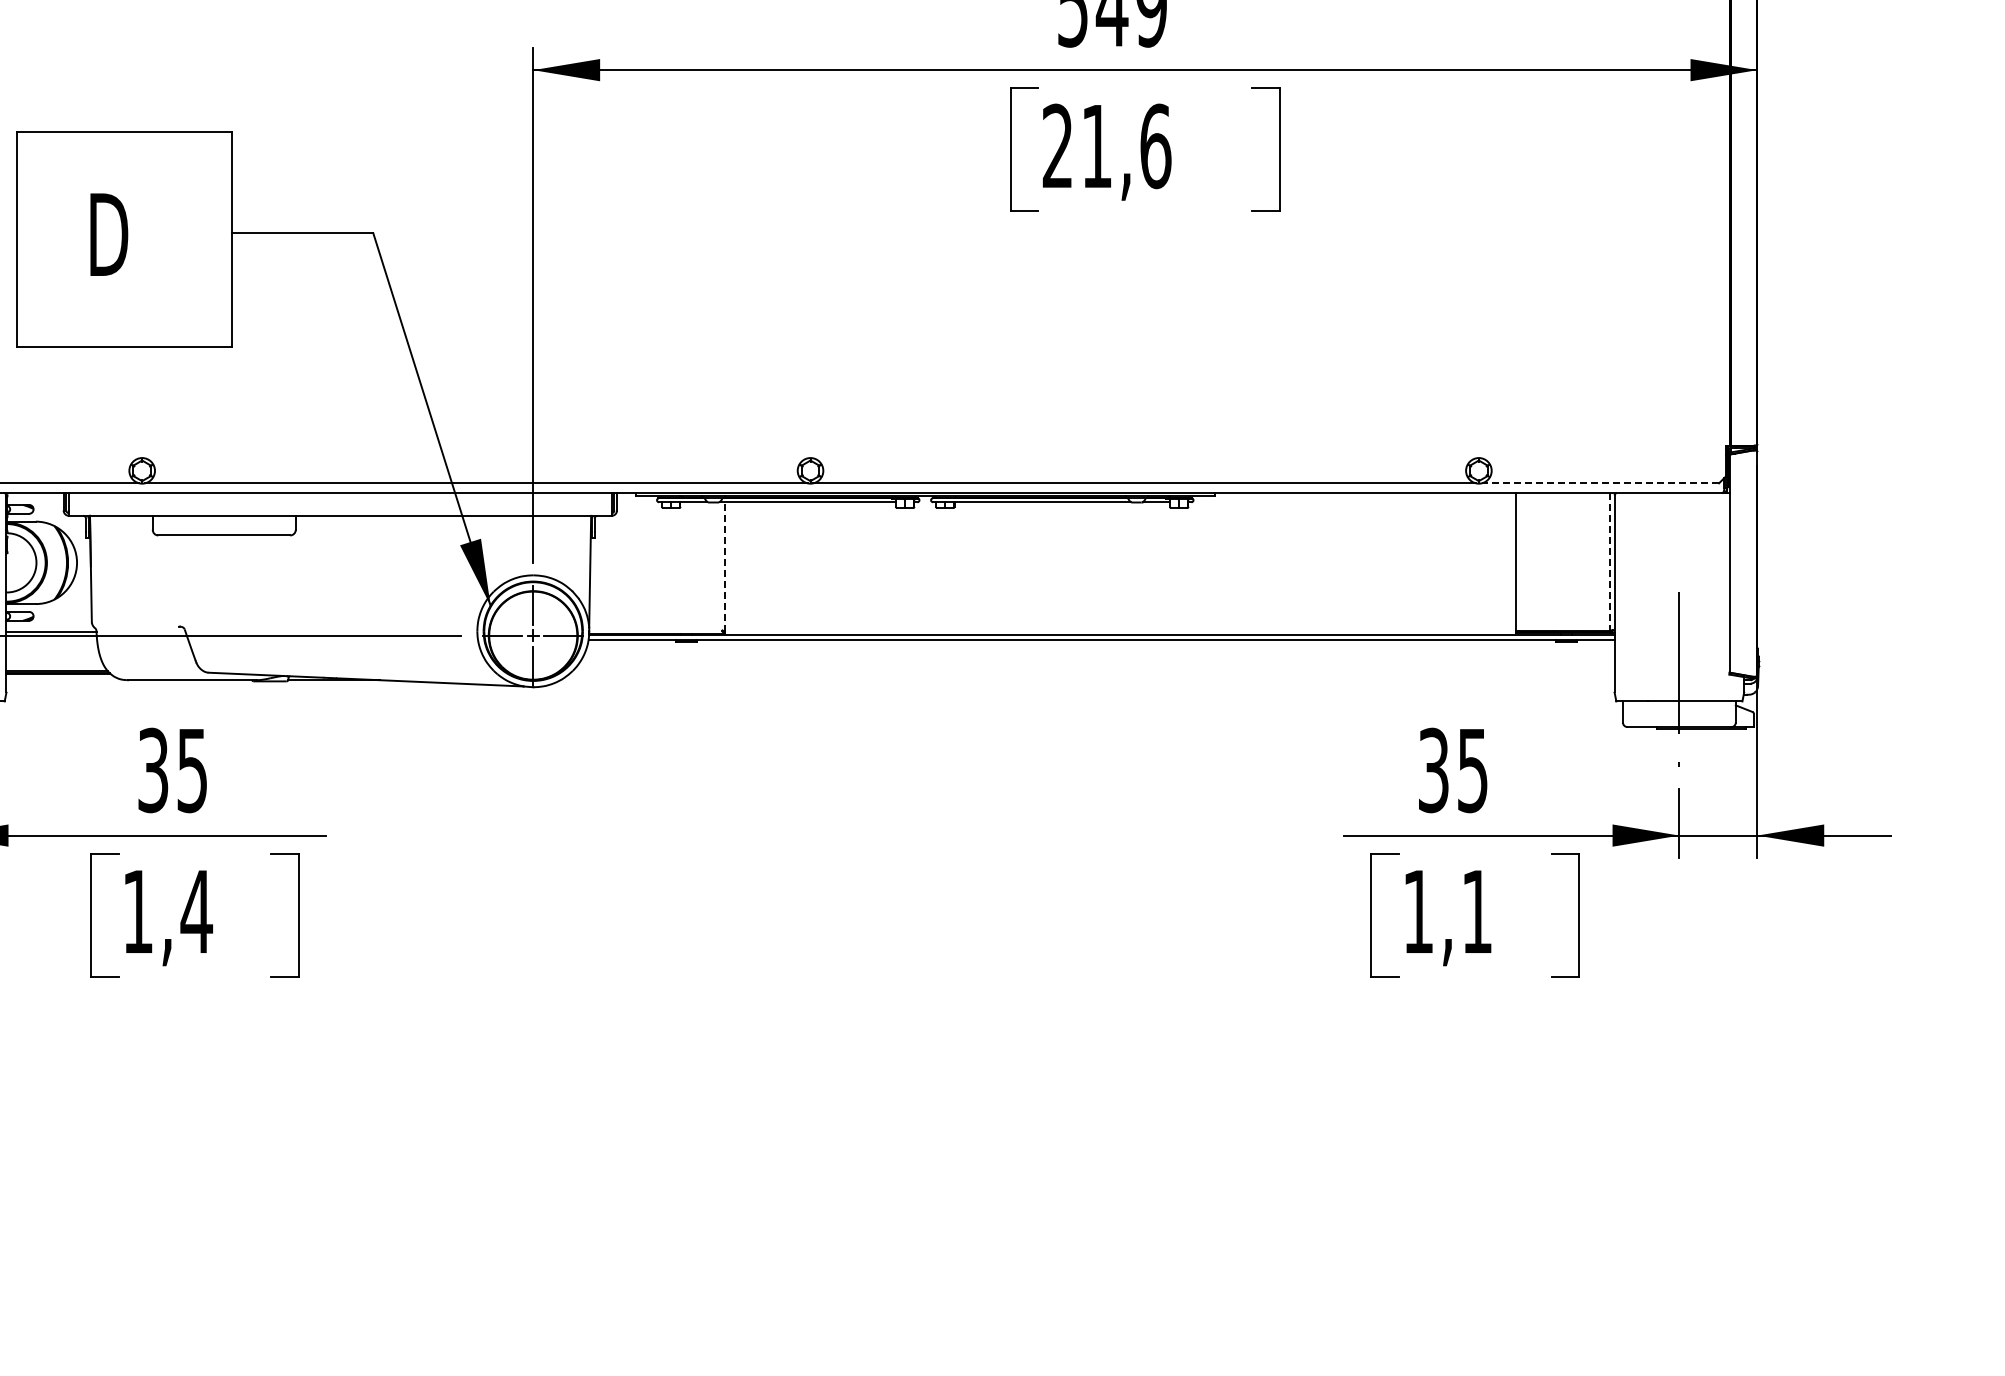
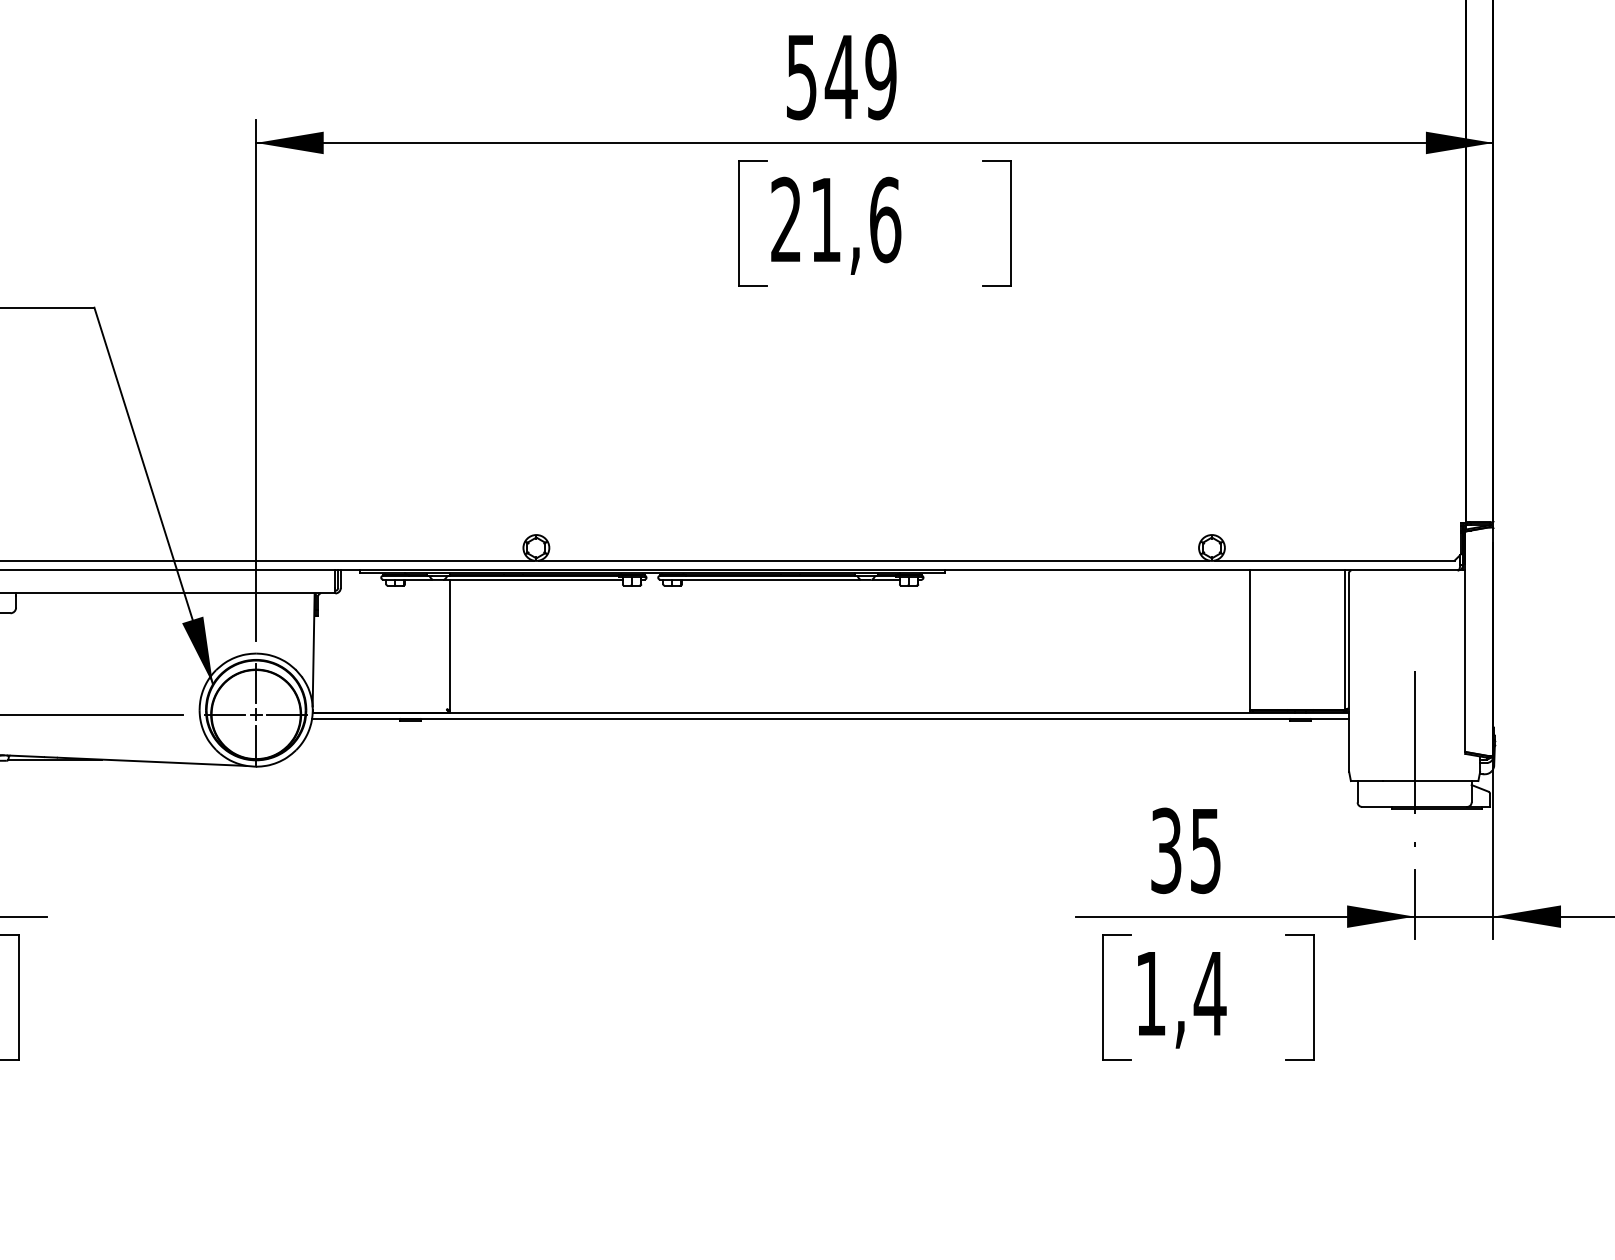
line: (1600, 483) -> (1334, 560), dashed -> solid
line: (1610, 562) -> (1345, 640), dashed -> solid
line: (725, 567) -> (450, 645), dashed -> solid
text: (1476, 911) -> (1209, 993), 1,1 -> 1,4

